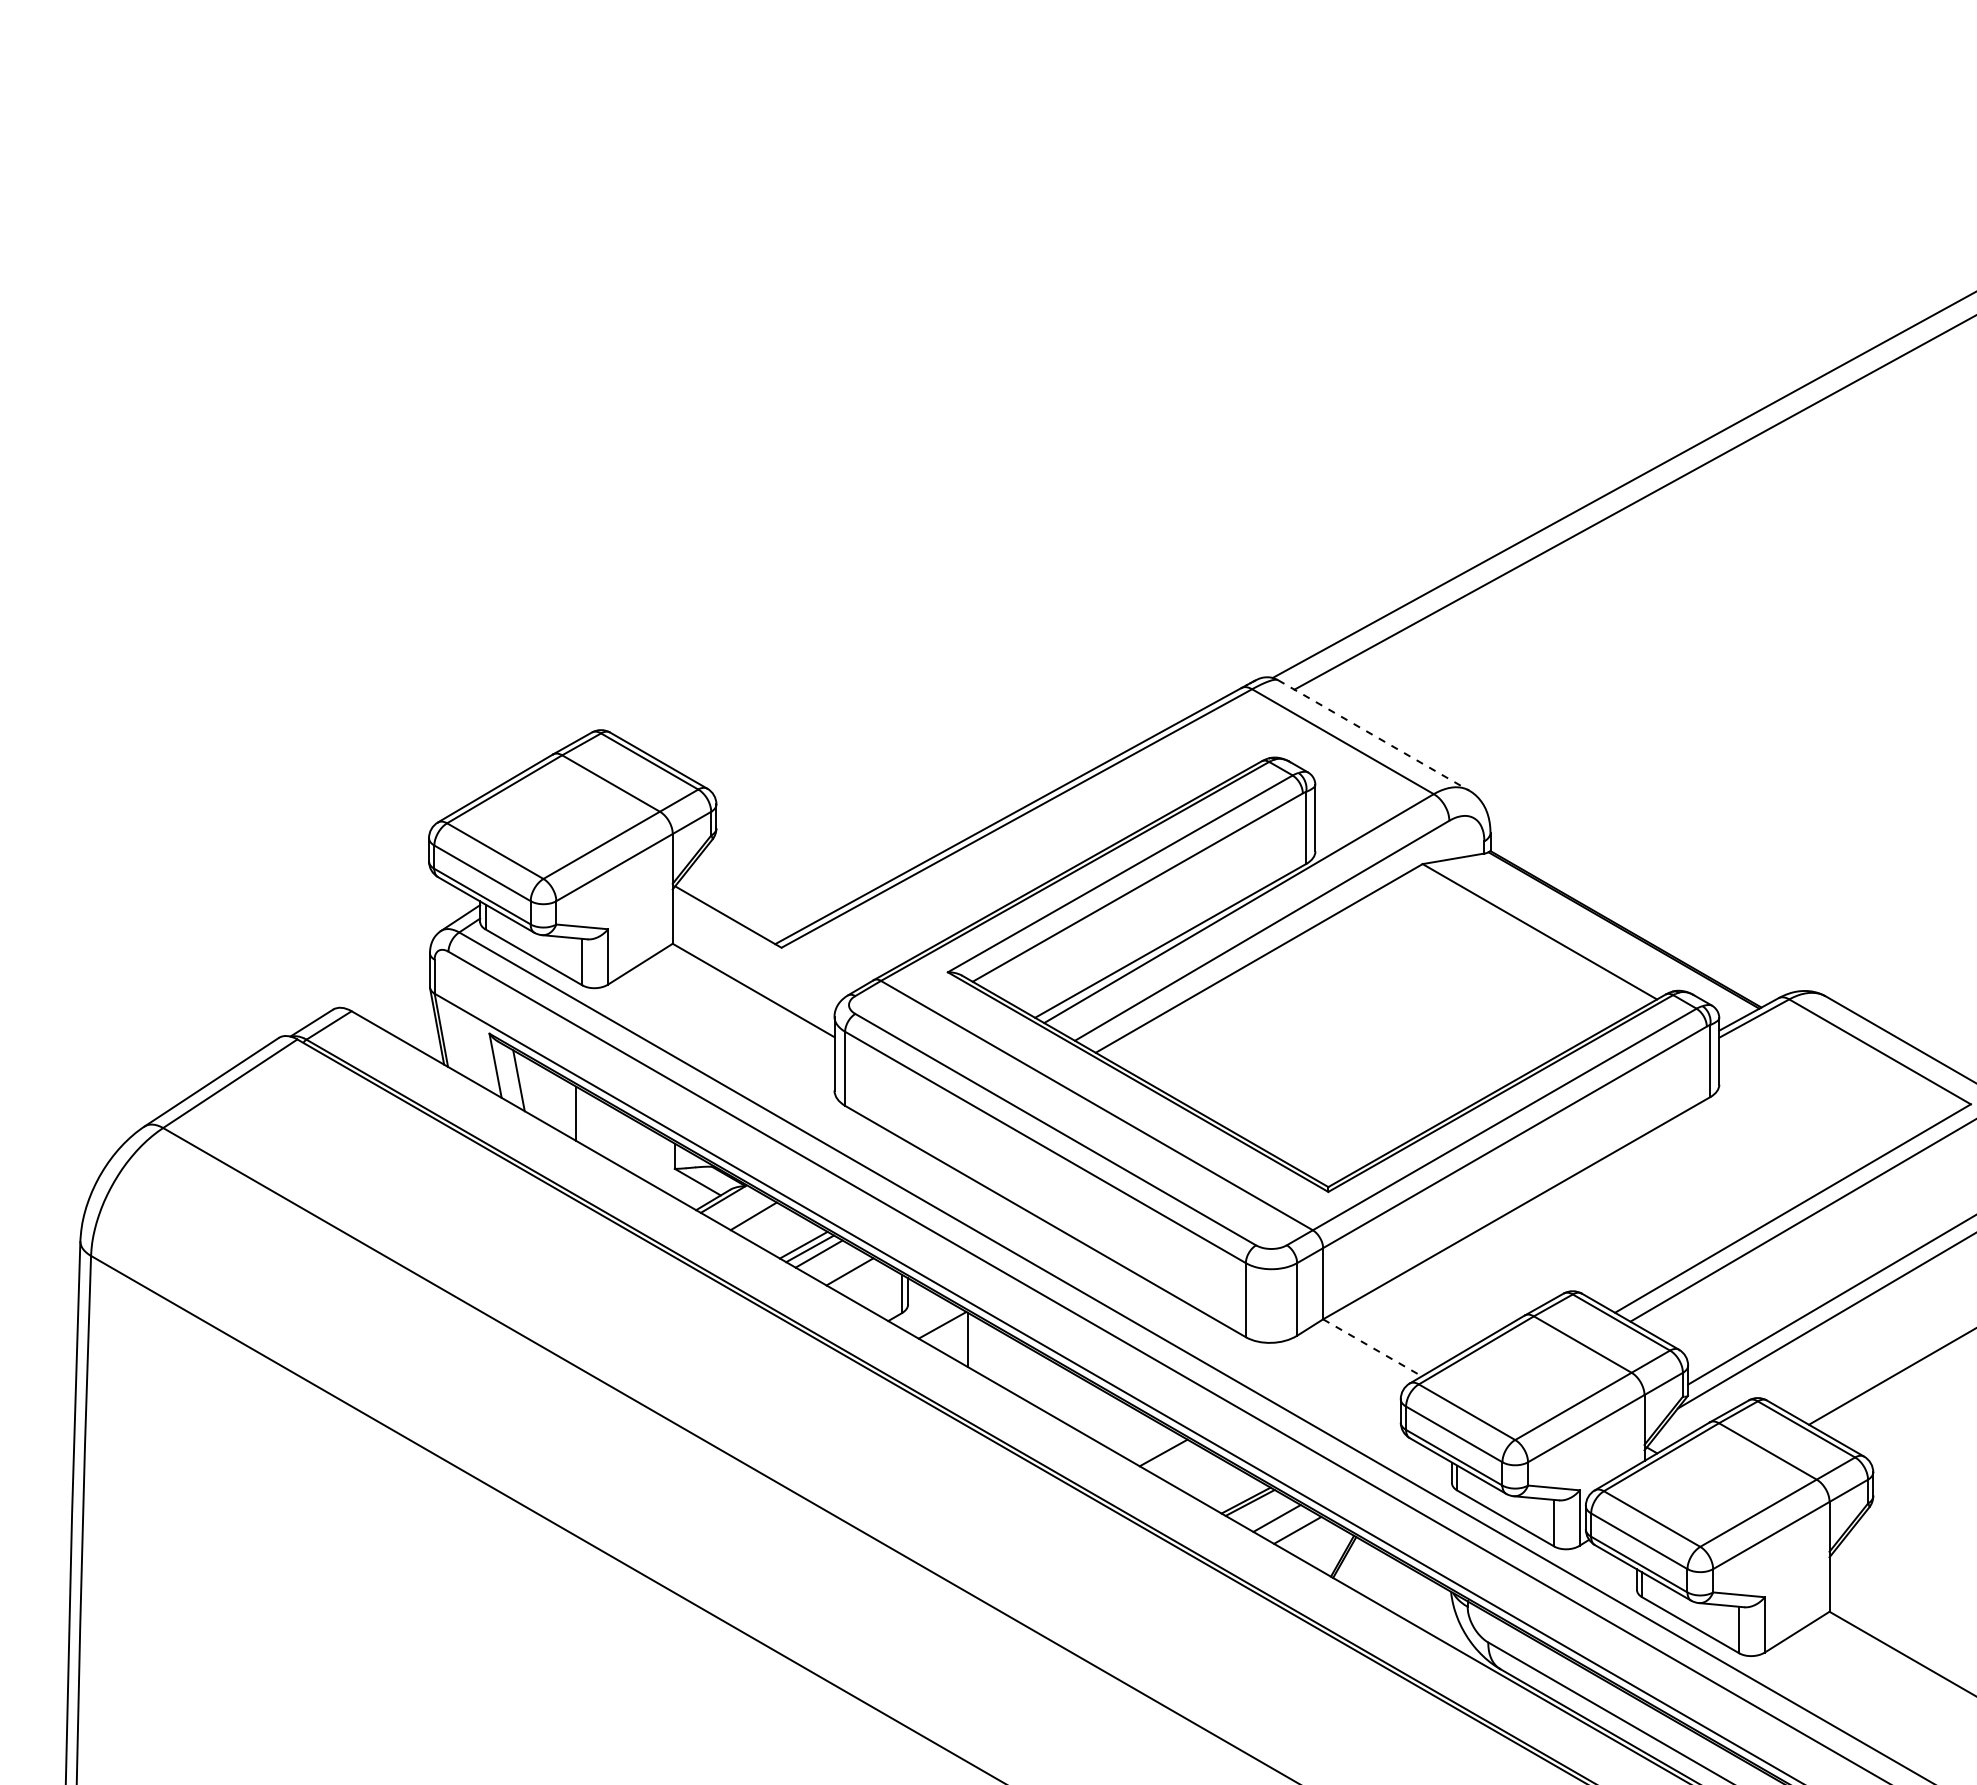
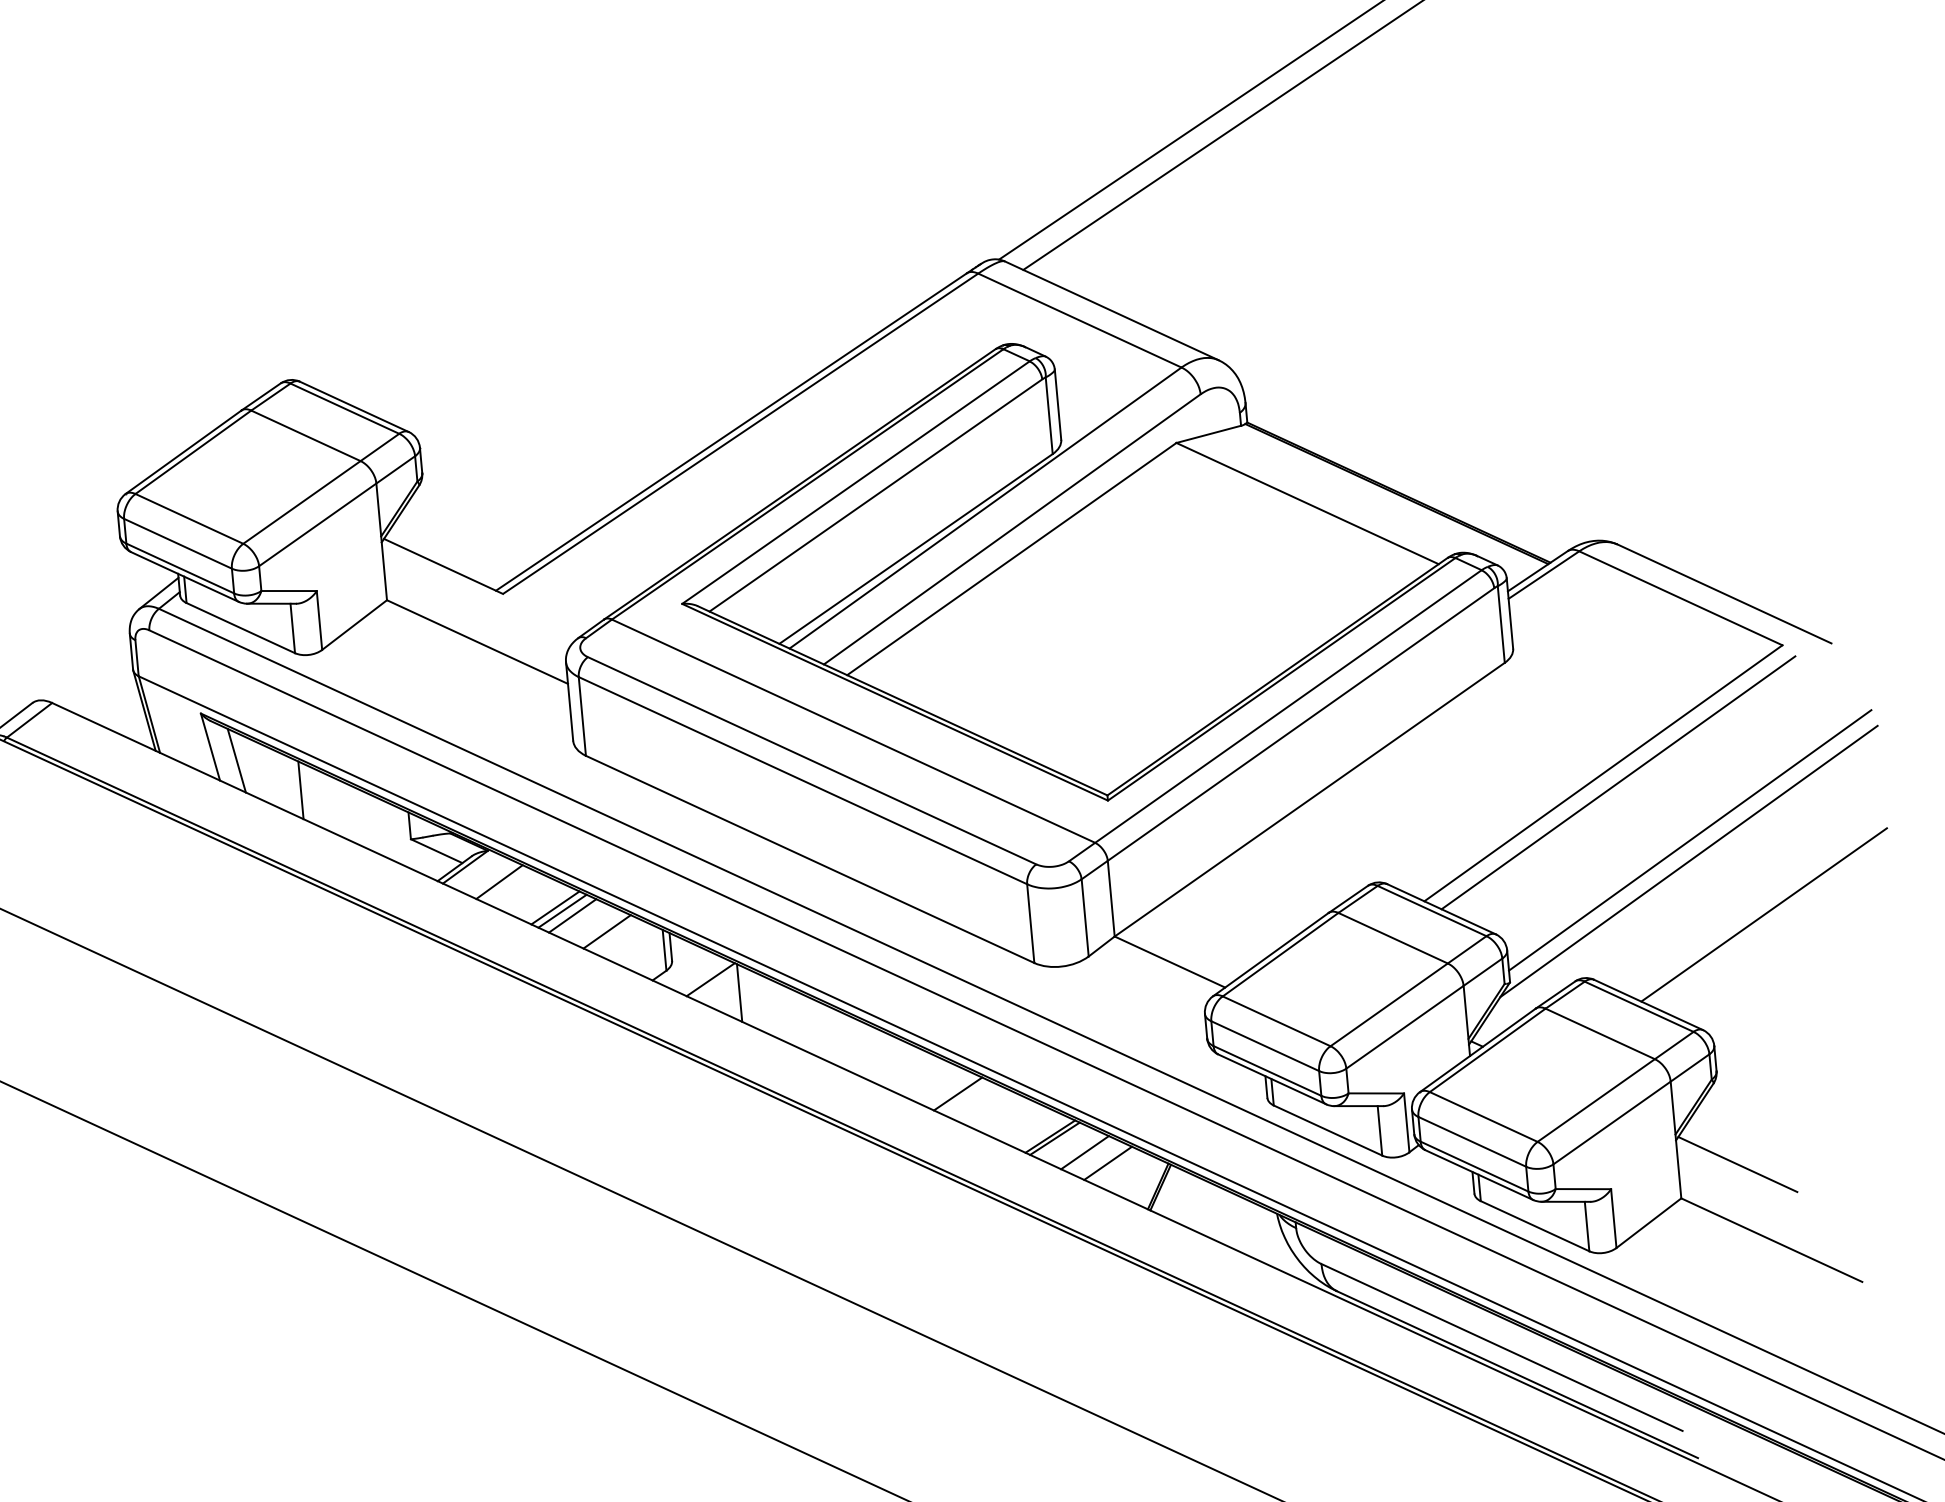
line: (1374, 735) -> (1112, 310), dashed -> solid
line: (1372, 1348) -> (1169, 962), dashed -> solid
line: (1885, 1584) -> (1738, 1163), added

